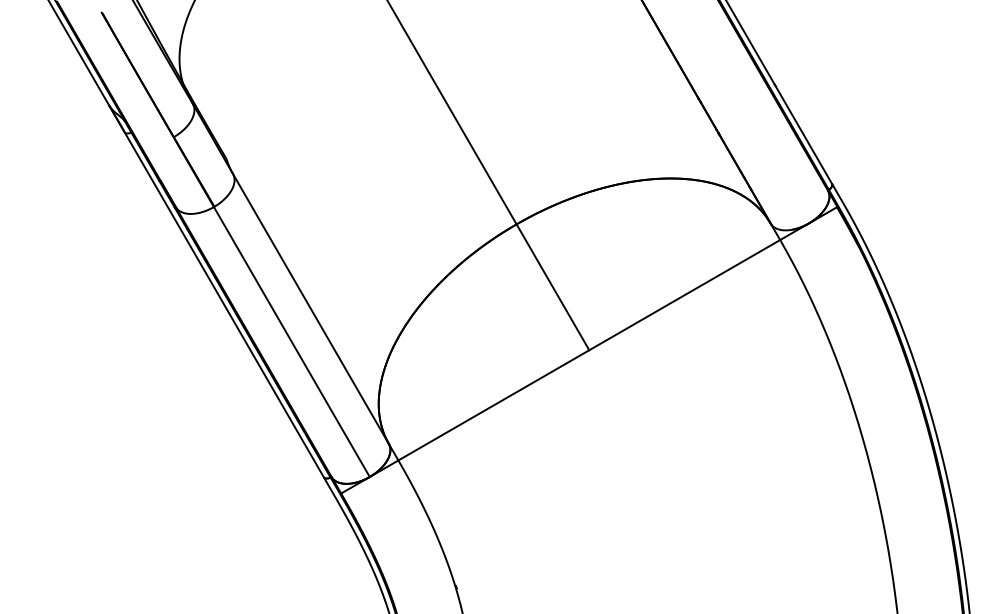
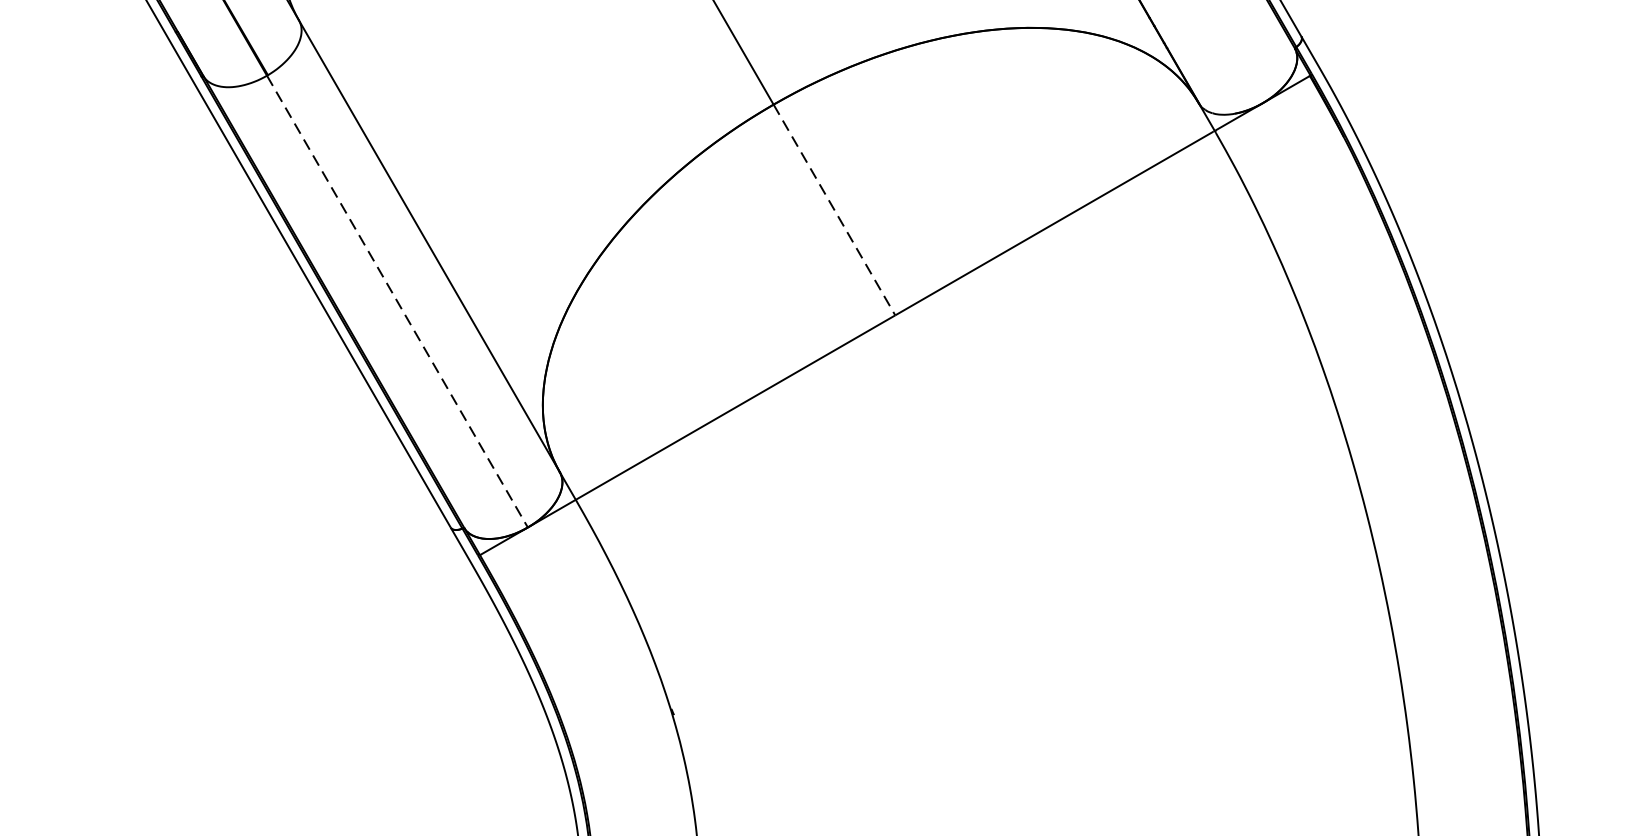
line: (552, 287) -> (833, 210), solid -> dashed
line: (291, 342) -> (396, 302), solid -> dashed

